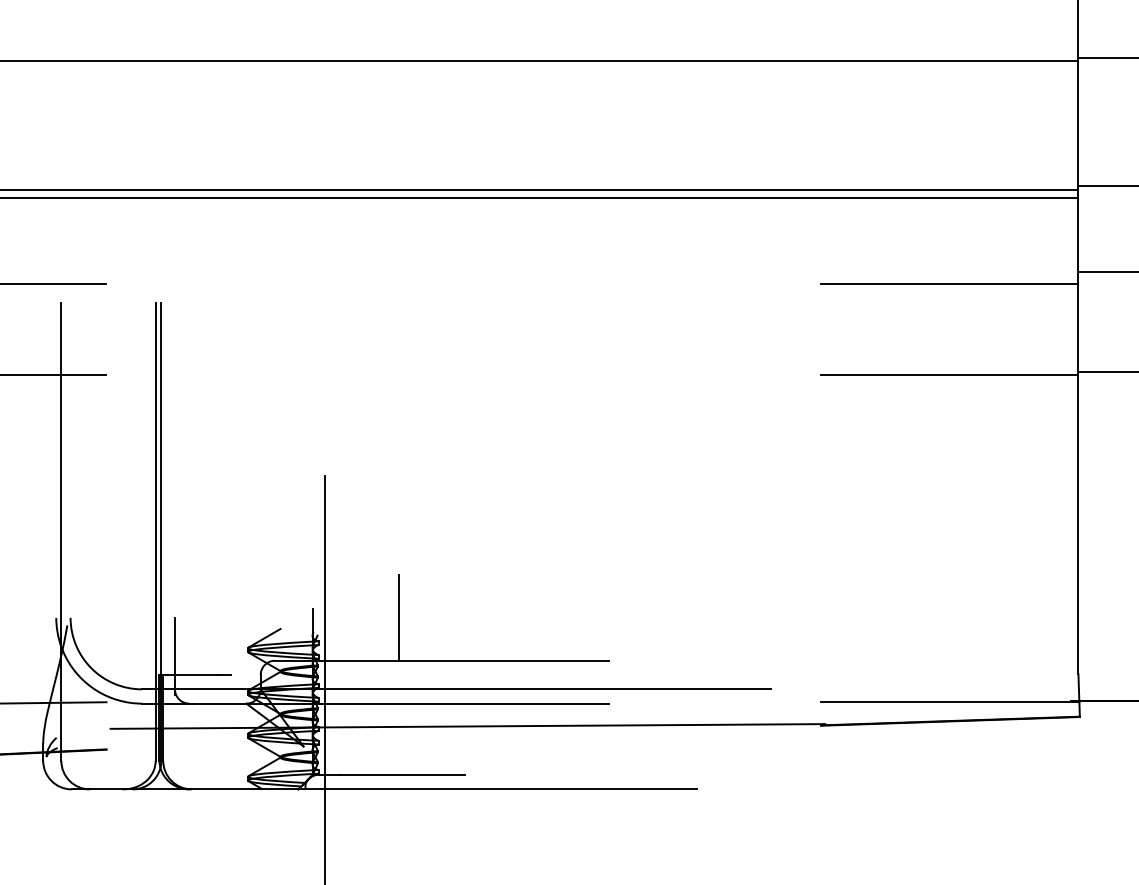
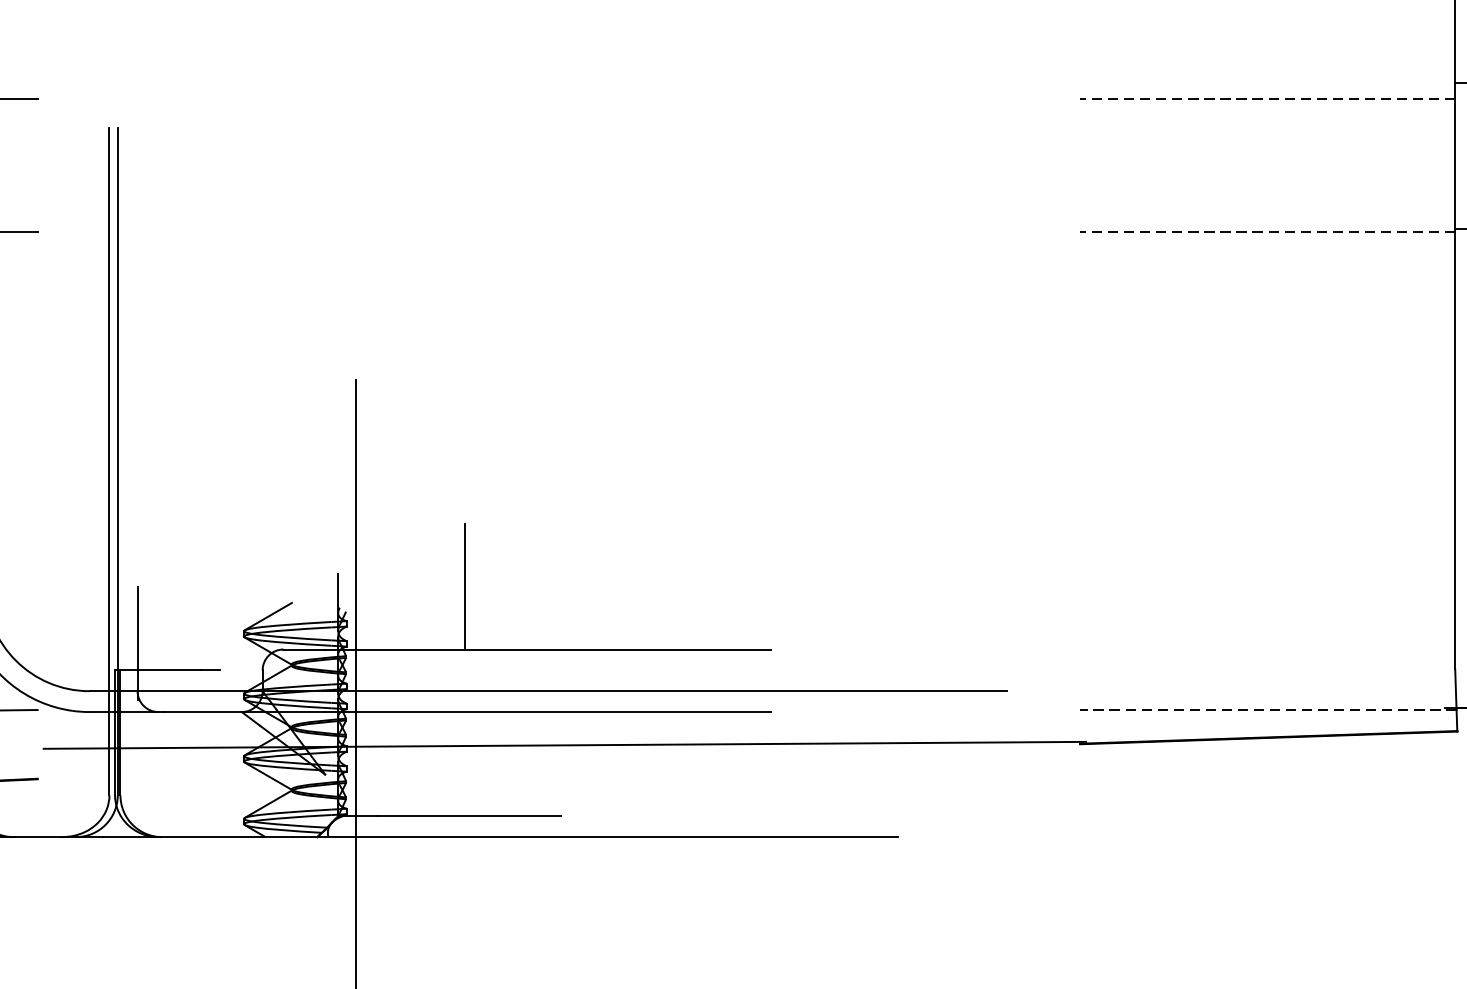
line: (949, 283) -> (1267, 99), solid -> dashed
line: (949, 374) -> (1267, 232), solid -> dashed
line: (949, 702) -> (1267, 710), solid -> dashed

